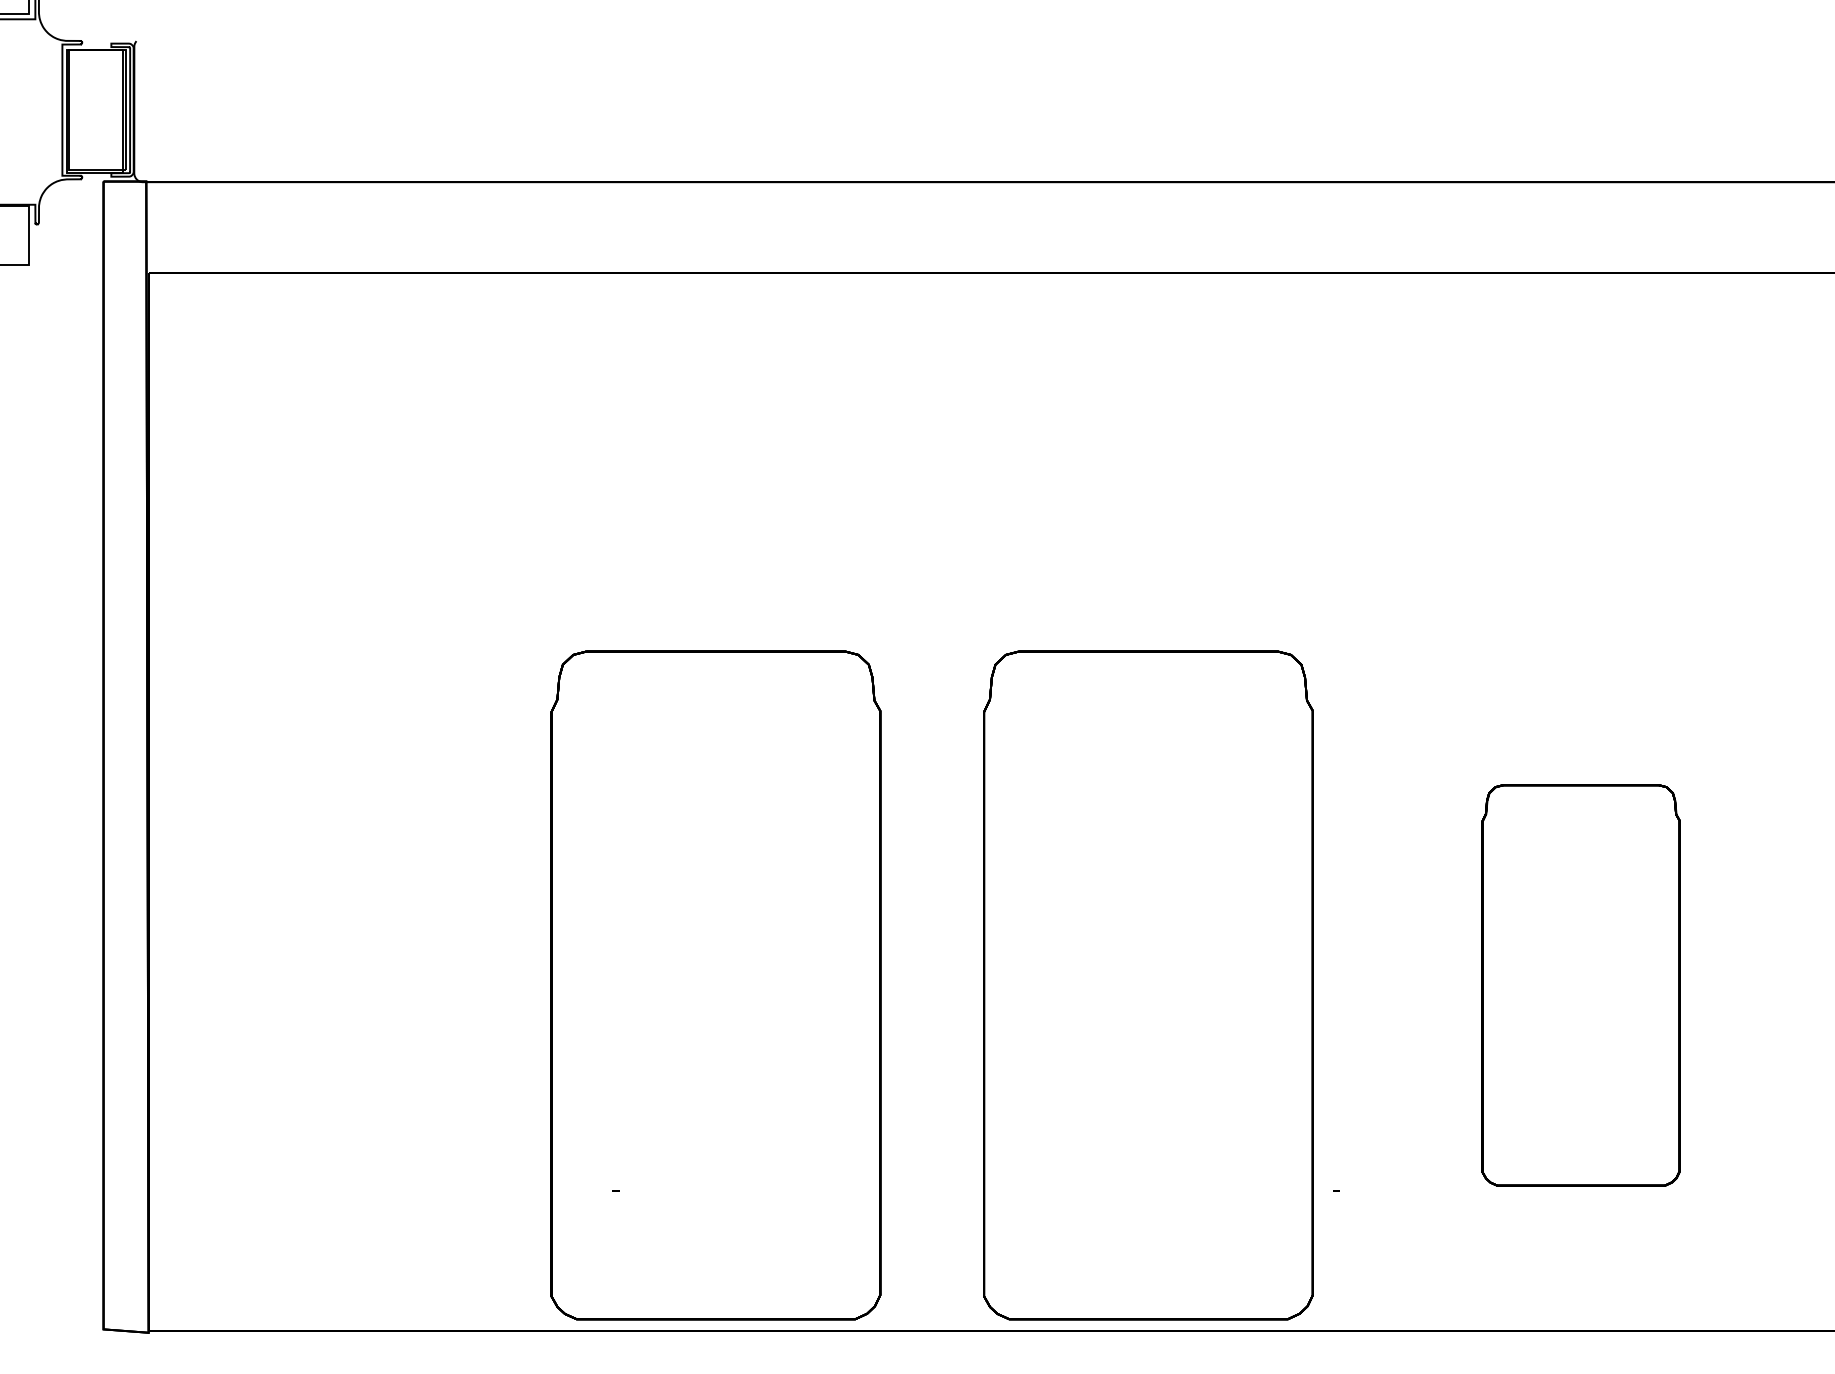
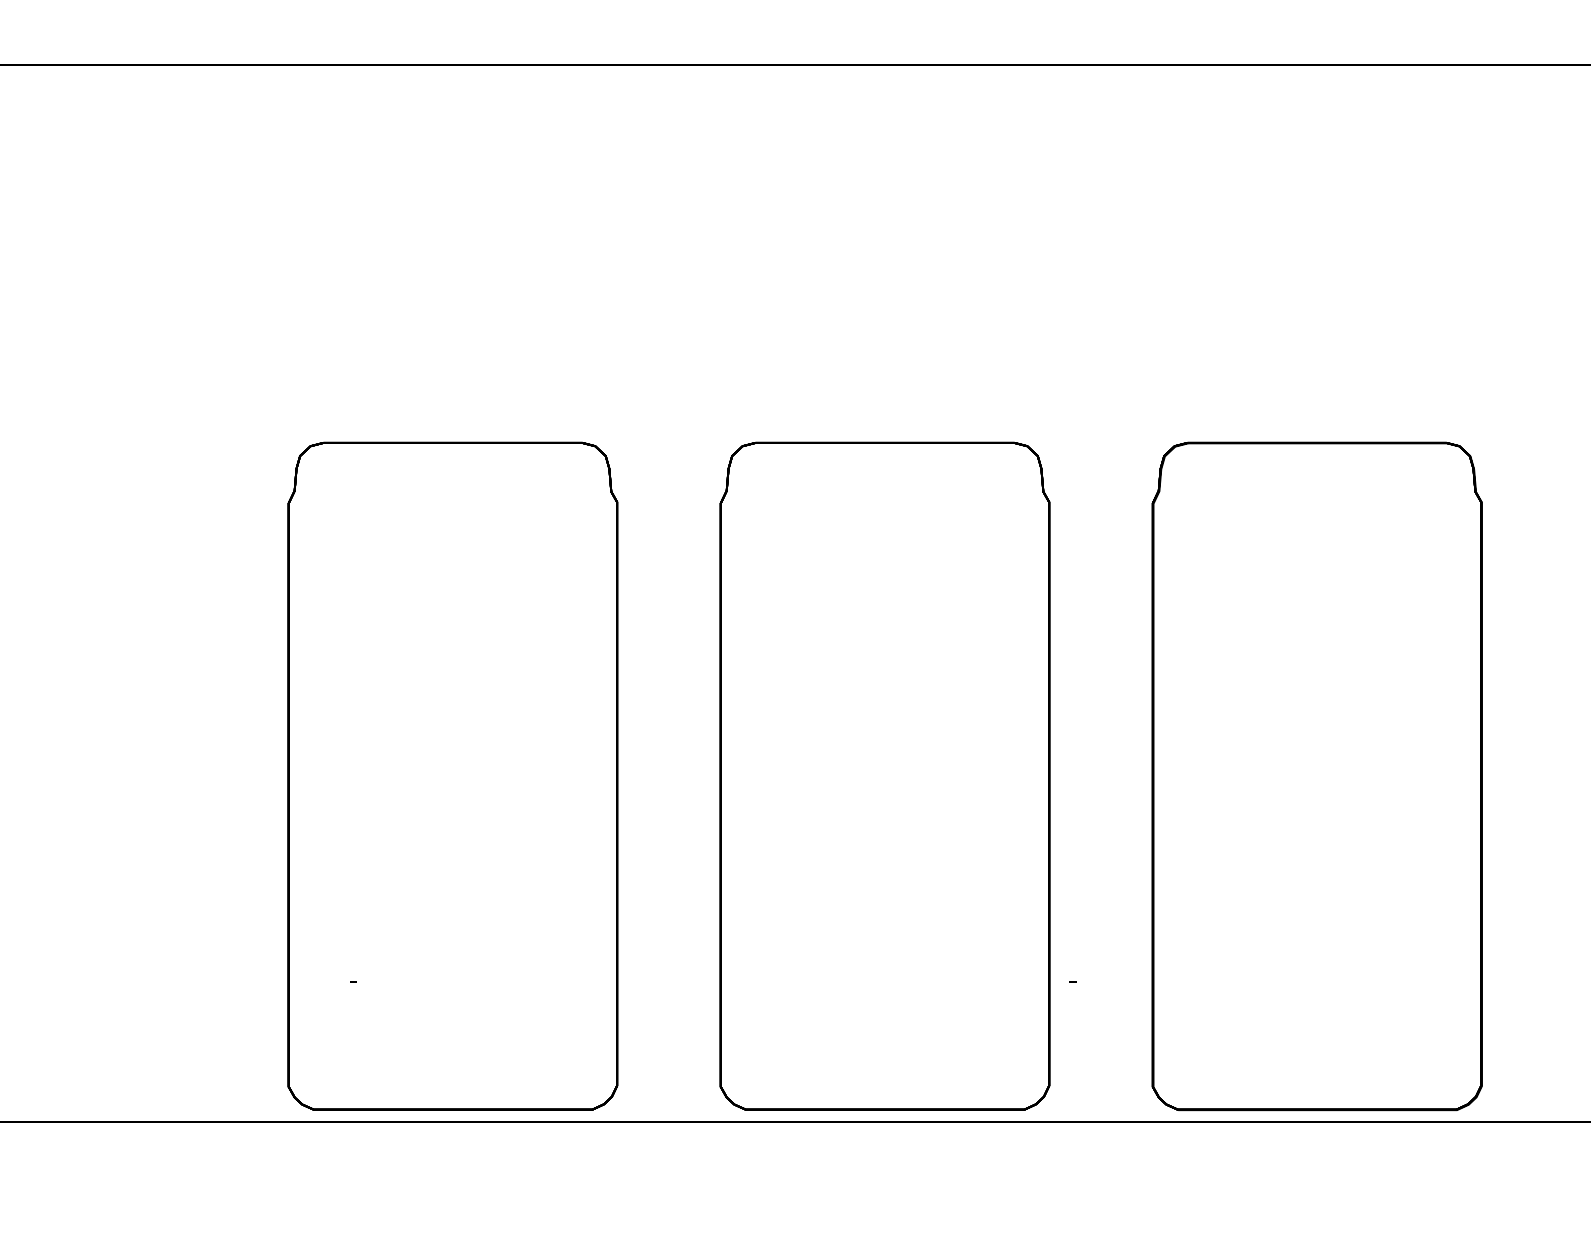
part: (1580, 985) -> (1316, 776), size x1.67

